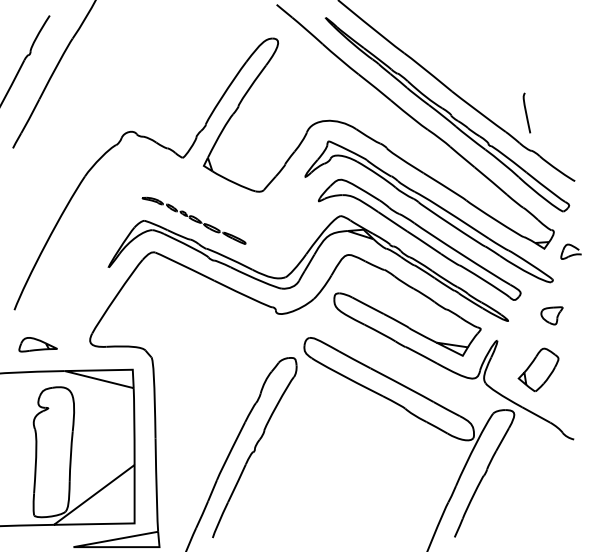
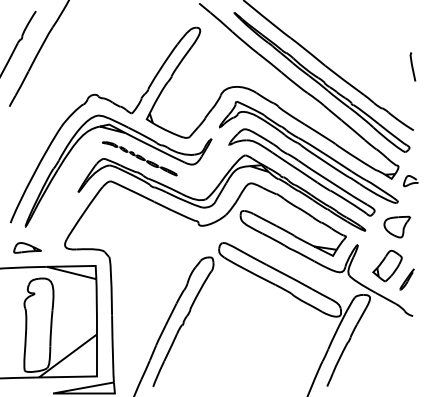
curve: (526, 112) -> (412, 66), moved
part: (186, 192) -> (134, 138), added
part: (551, 315) -> (396, 226), size x1.67
part: (565, 388) -> (406, 279), added

